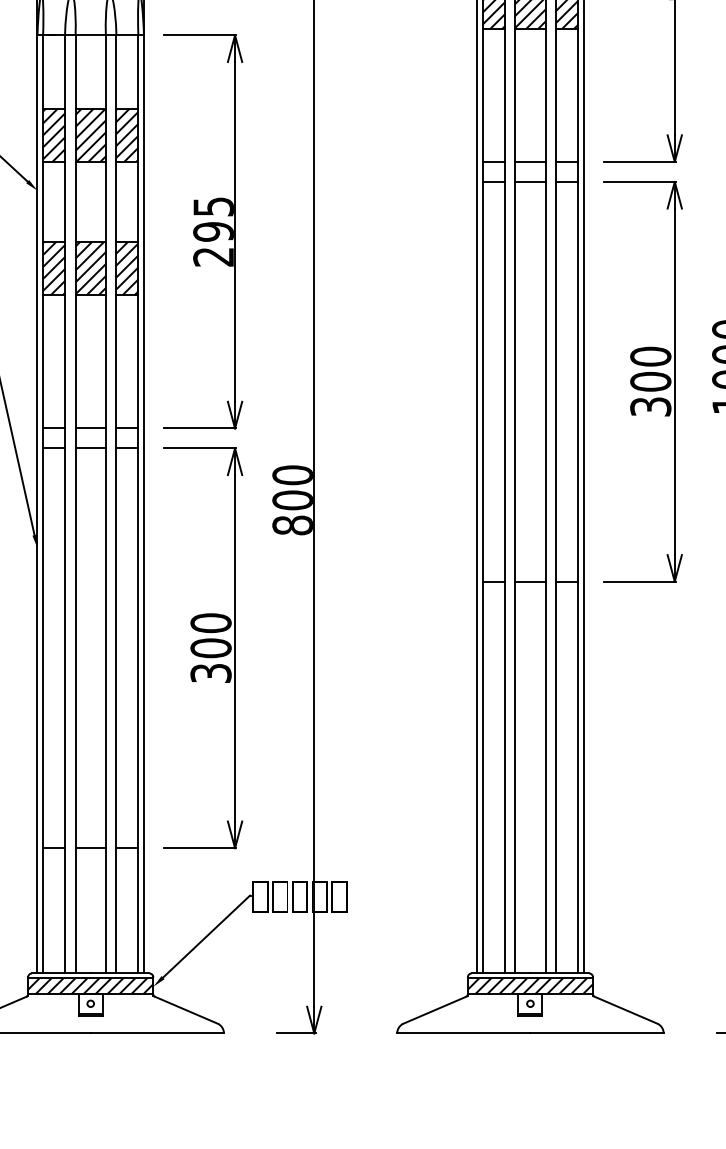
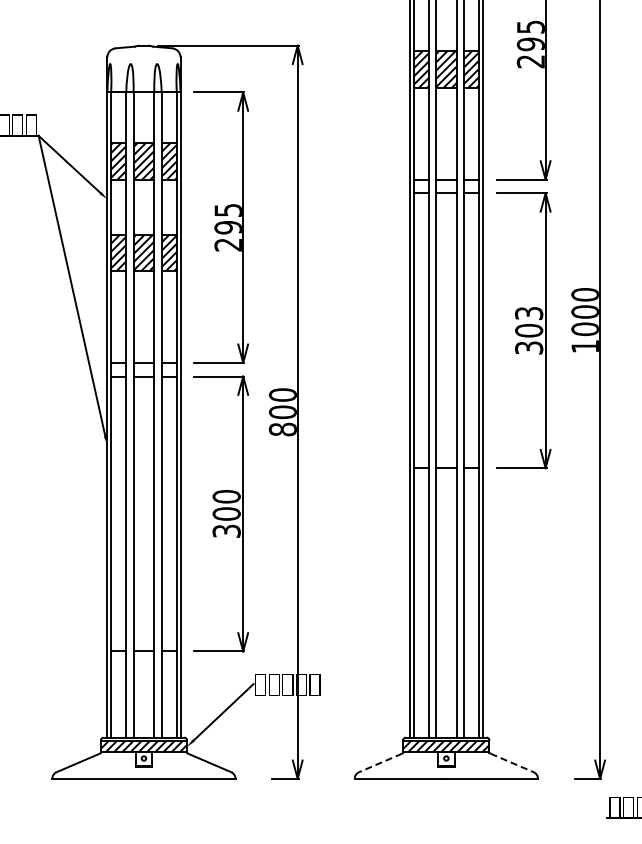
text: (651, 356) -> (529, 313), 300 -> 303
line: (434, 1011) -> (380, 763), solid -> dashed
line: (626, 1011) -> (512, 763), solid -> dashed

